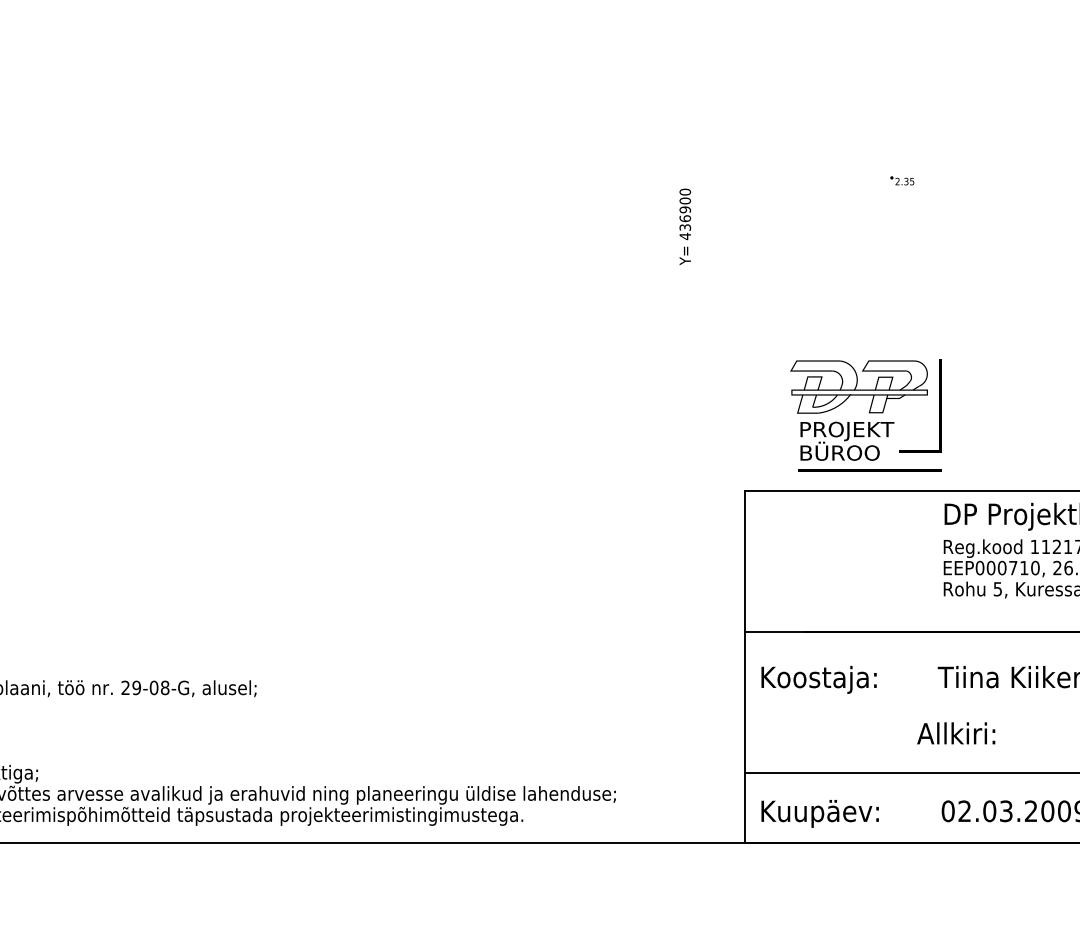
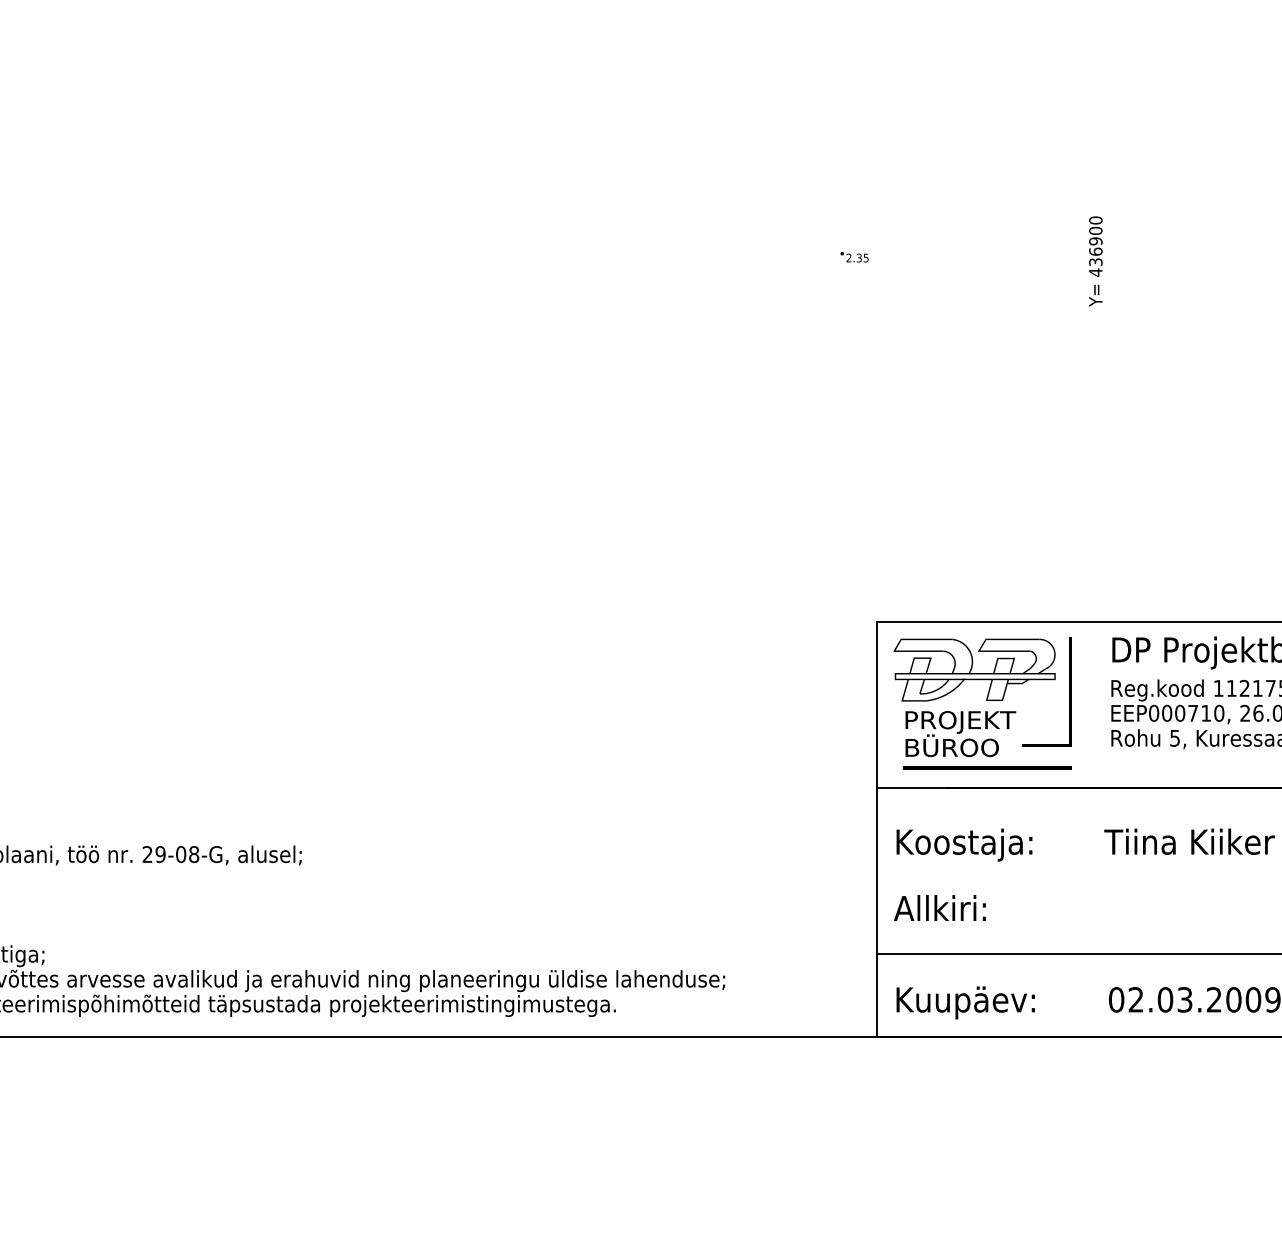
part: (902, 181) -> (854, 257), moved
text: (684, 226) -> (1095, 261), moved
text: (865, 415) -> (982, 703), moved
text: (955, 732) -> (939, 907), moved

